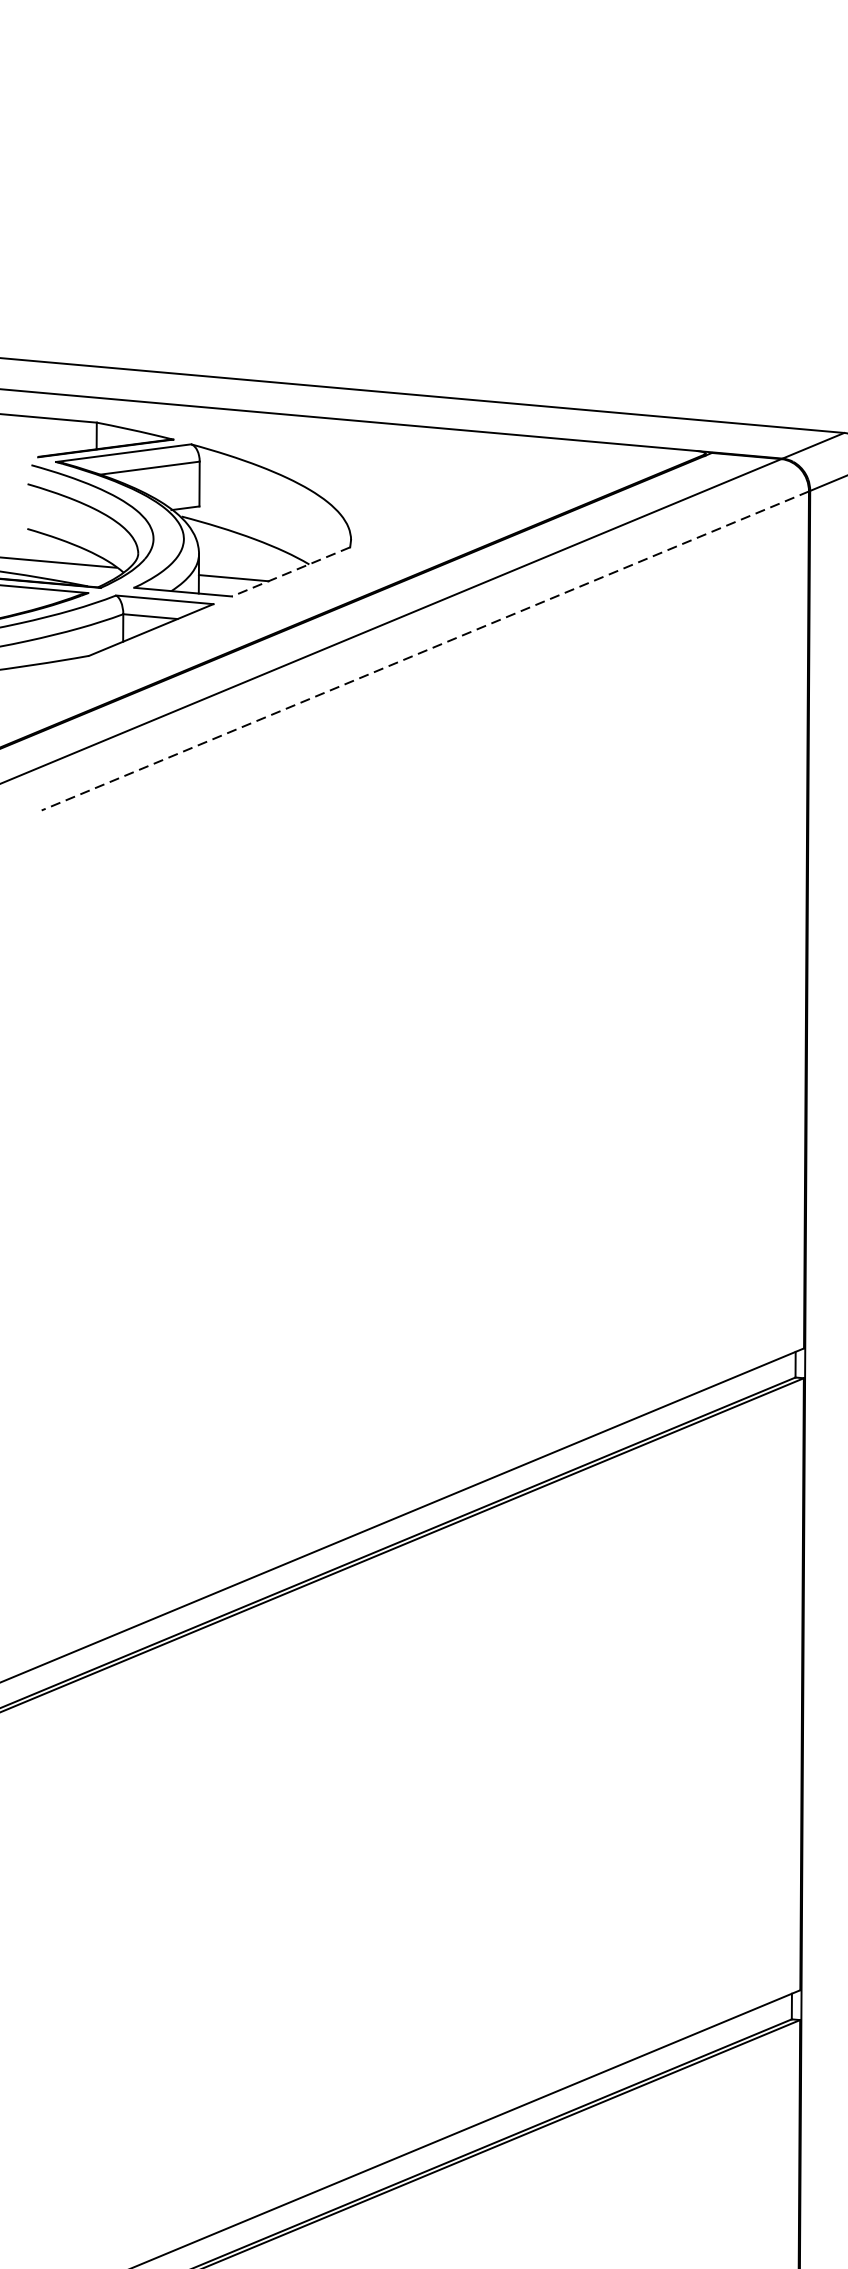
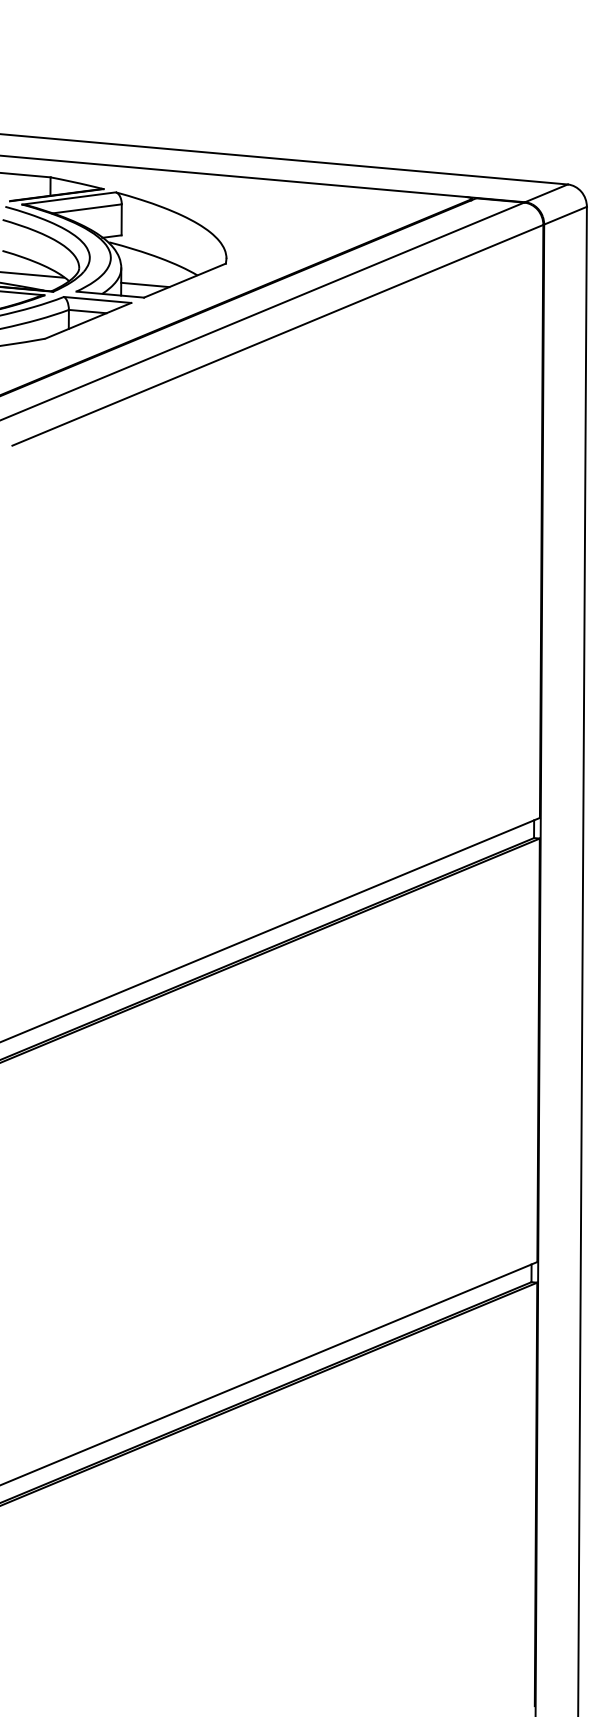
line: (290, 571) -> (184, 280), dashed -> solid
line: (424, 651) -> (277, 335), dashed -> solid

